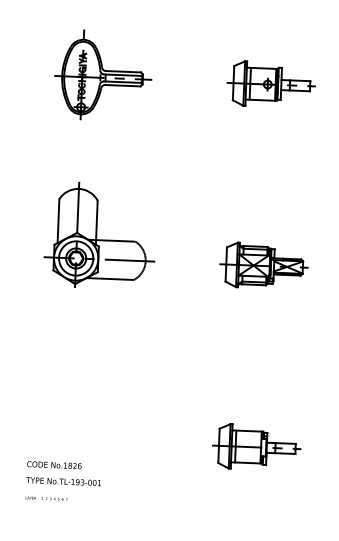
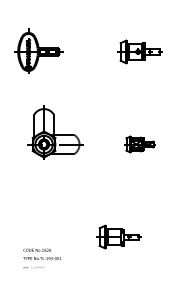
part: (101, 74) -> (38, 50), moved
part: (263, 265) -> (139, 144), size x0.7
part: (255, 446) -> (118, 236), moved

